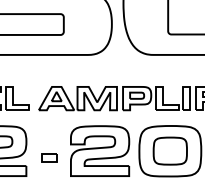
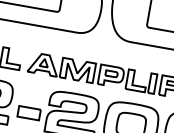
part: (49, 157) -> (29, 112), size x1.67

